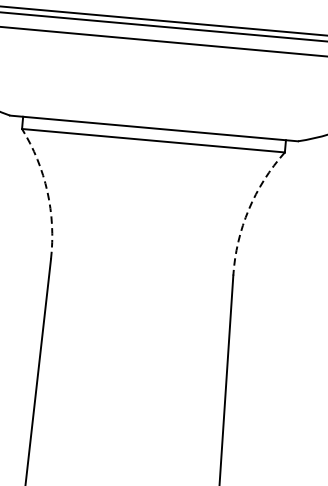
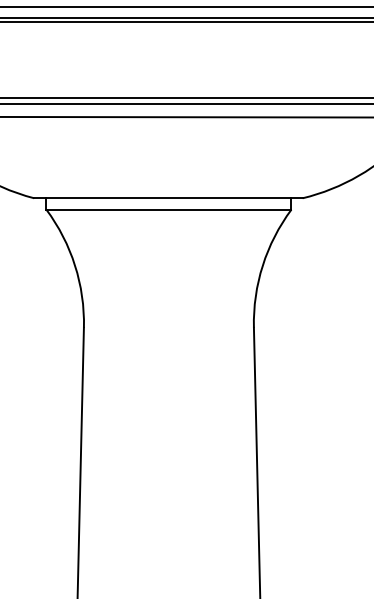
arc: (47, 191) -> (75, 265), dashed -> solid
arc: (248, 209) -> (262, 265), dashed -> solid

